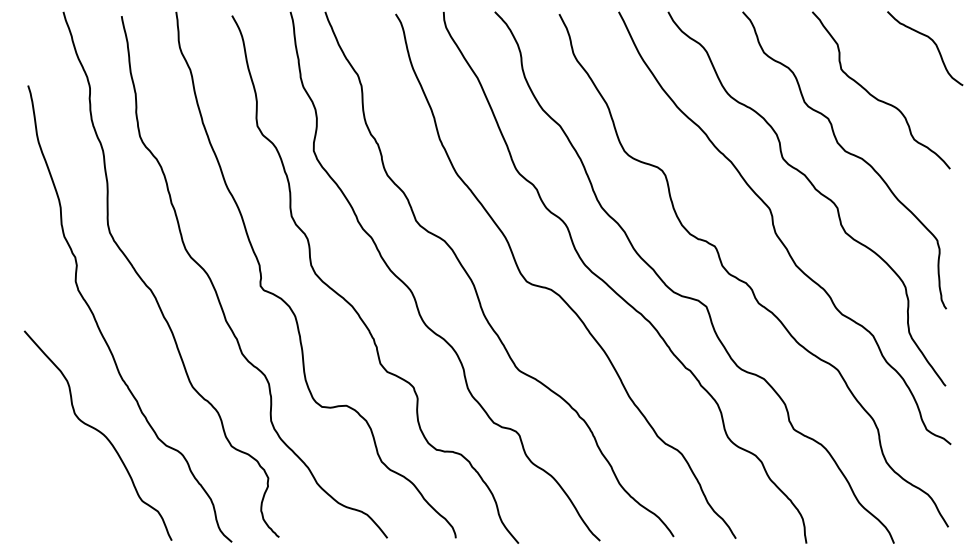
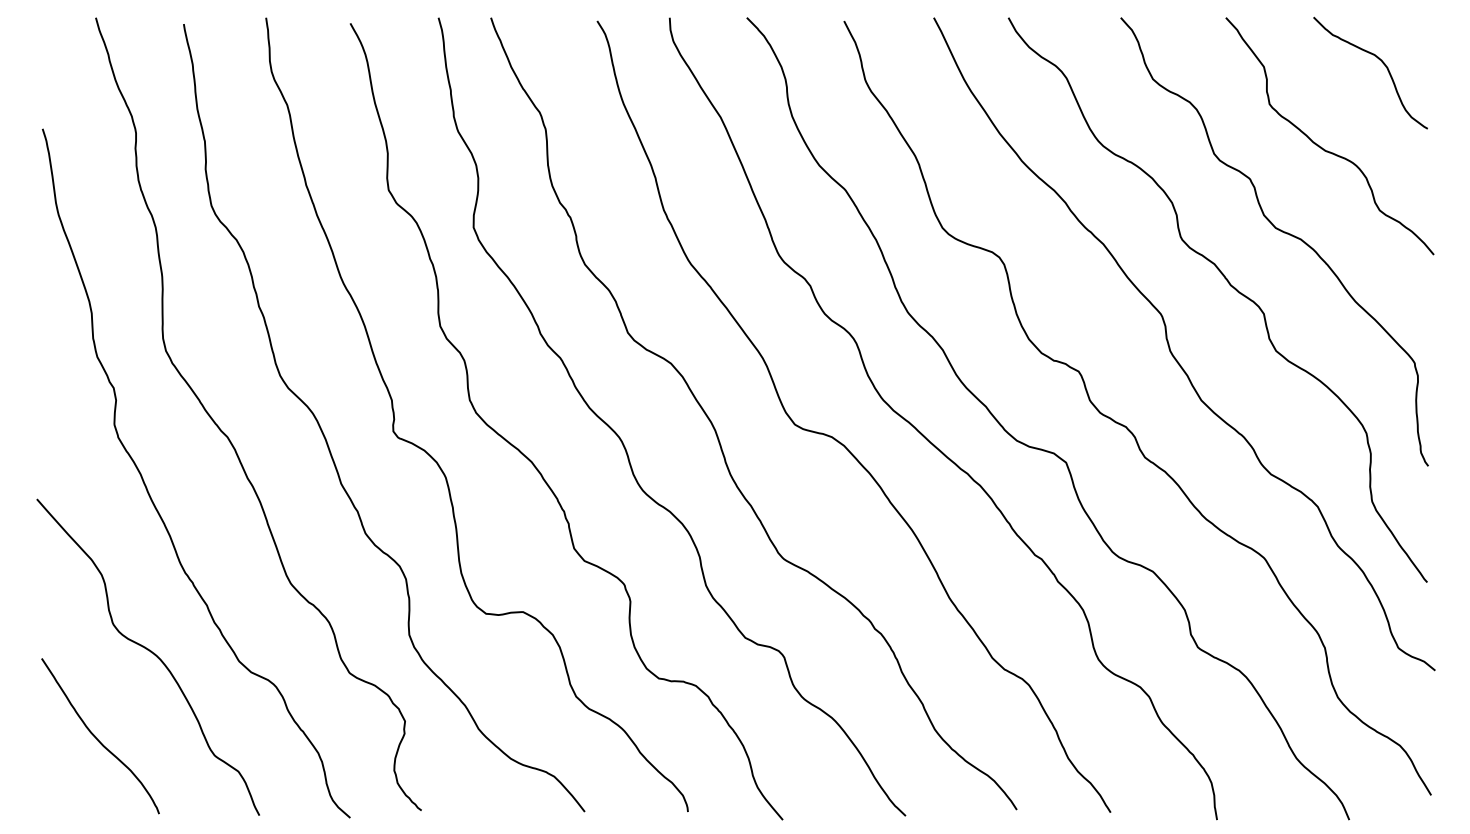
curve: (933, 43) -> (1383, 65), moved
curve: (64, 488) -> (97, 736), added

